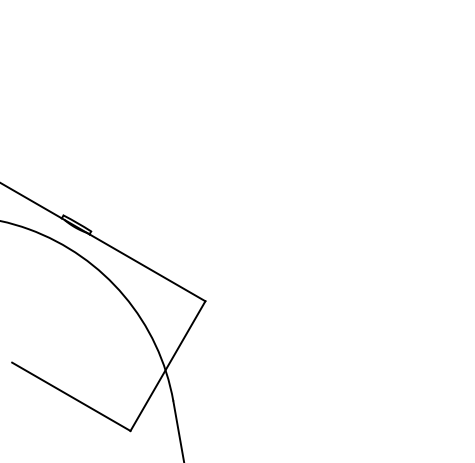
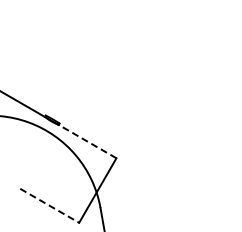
line: (147, 267) -> (87, 141), solid -> dashed
line: (72, 398) -> (50, 206), solid -> dashed

